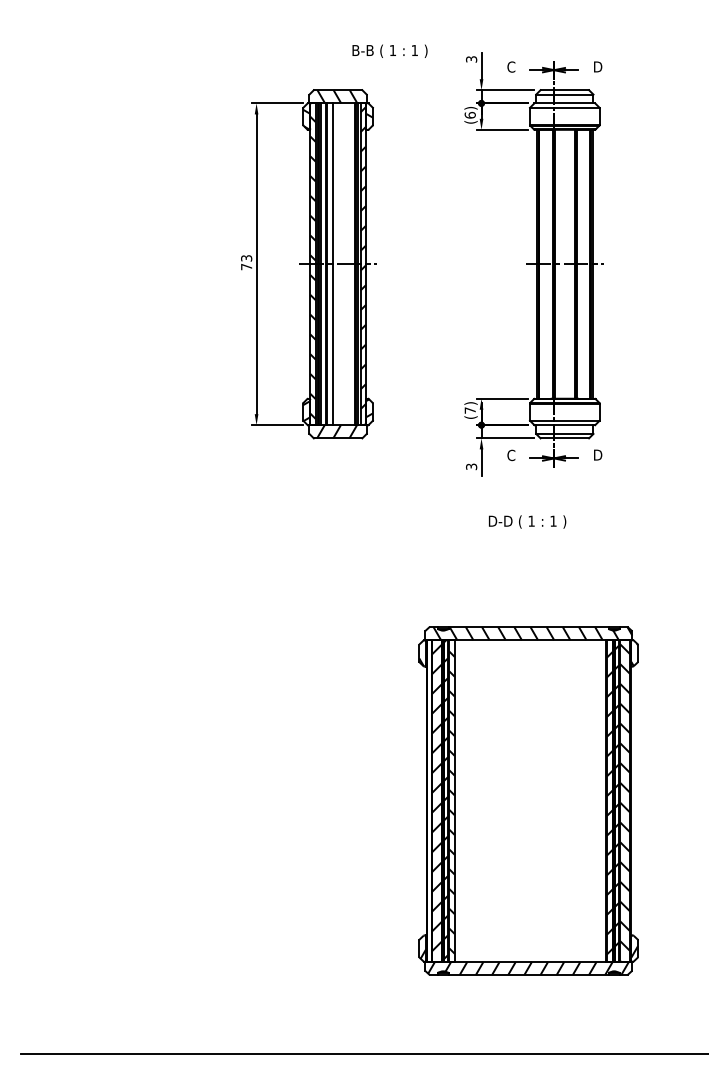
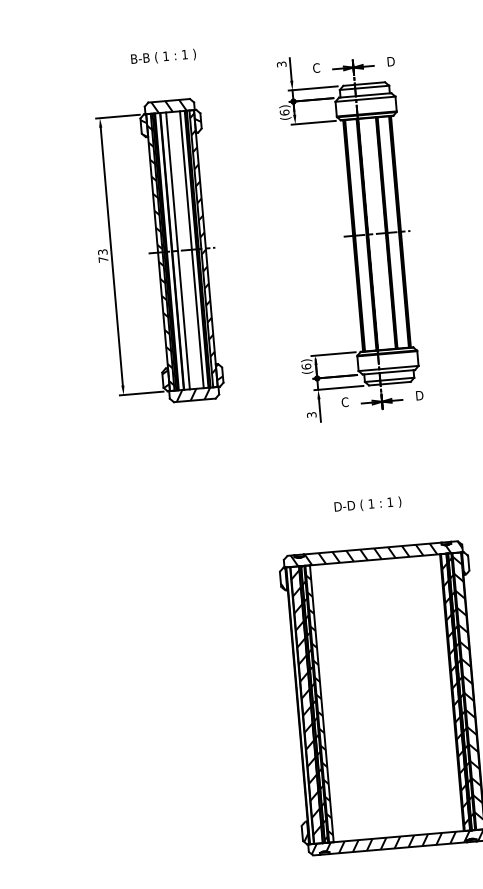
text: (389, 50) -> (163, 56), moved
line: (349, 264) -> (191, 249), added
text: (469, 410) -> (305, 366), (7) -> (6)
text: (527, 521) -> (367, 504), moved

